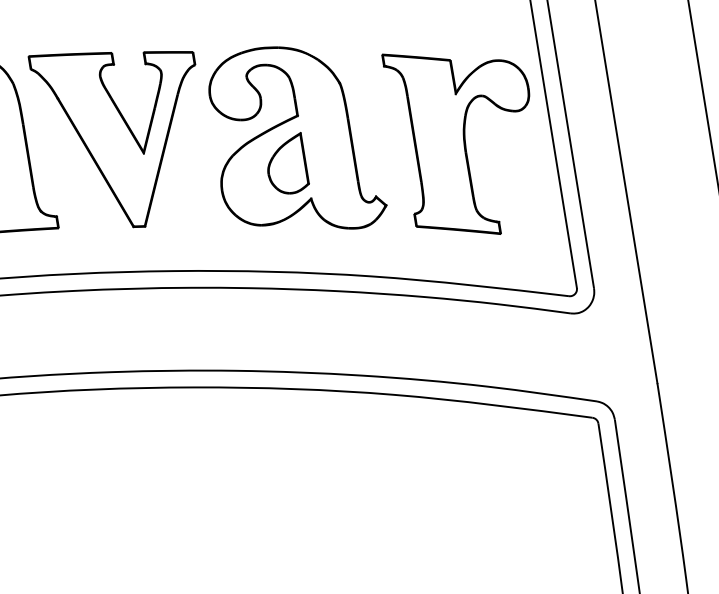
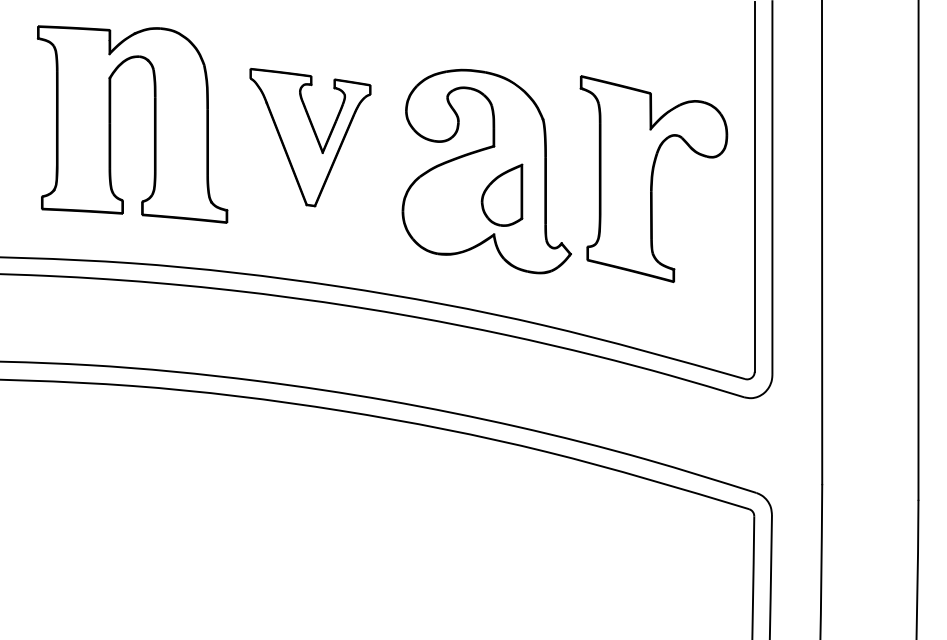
part: (124, 135) -> (310, 137), size x0.7
part: (465, 139) -> (653, 178), moved
part: (285, 164) -> (501, 194), moved

